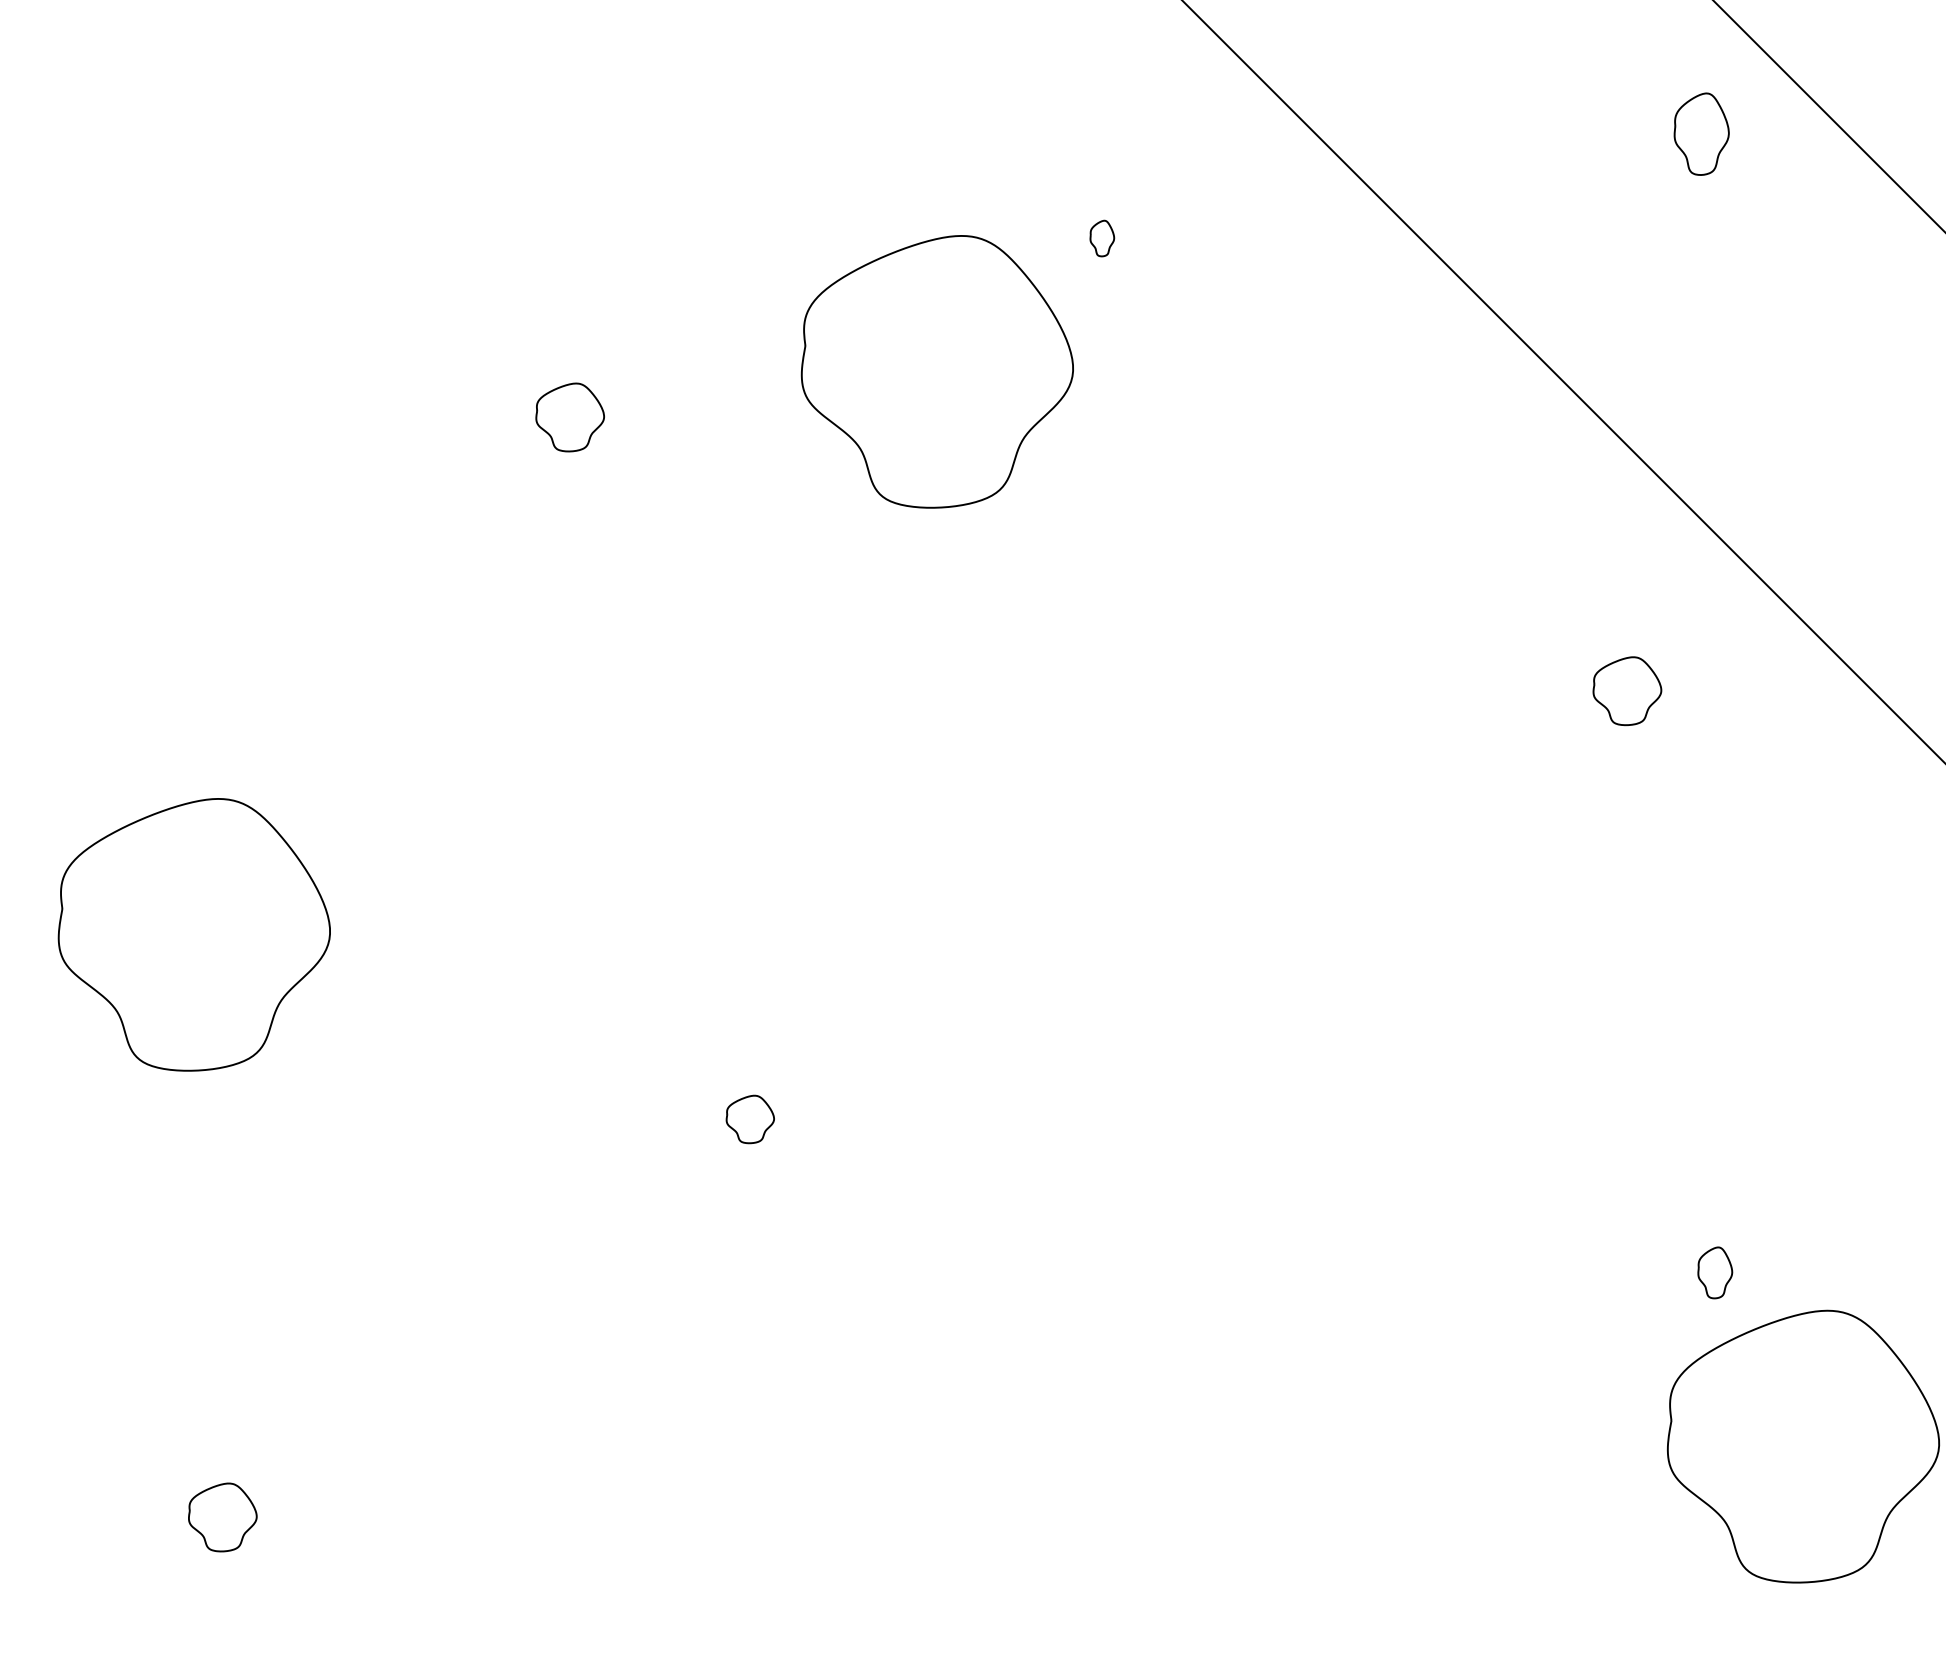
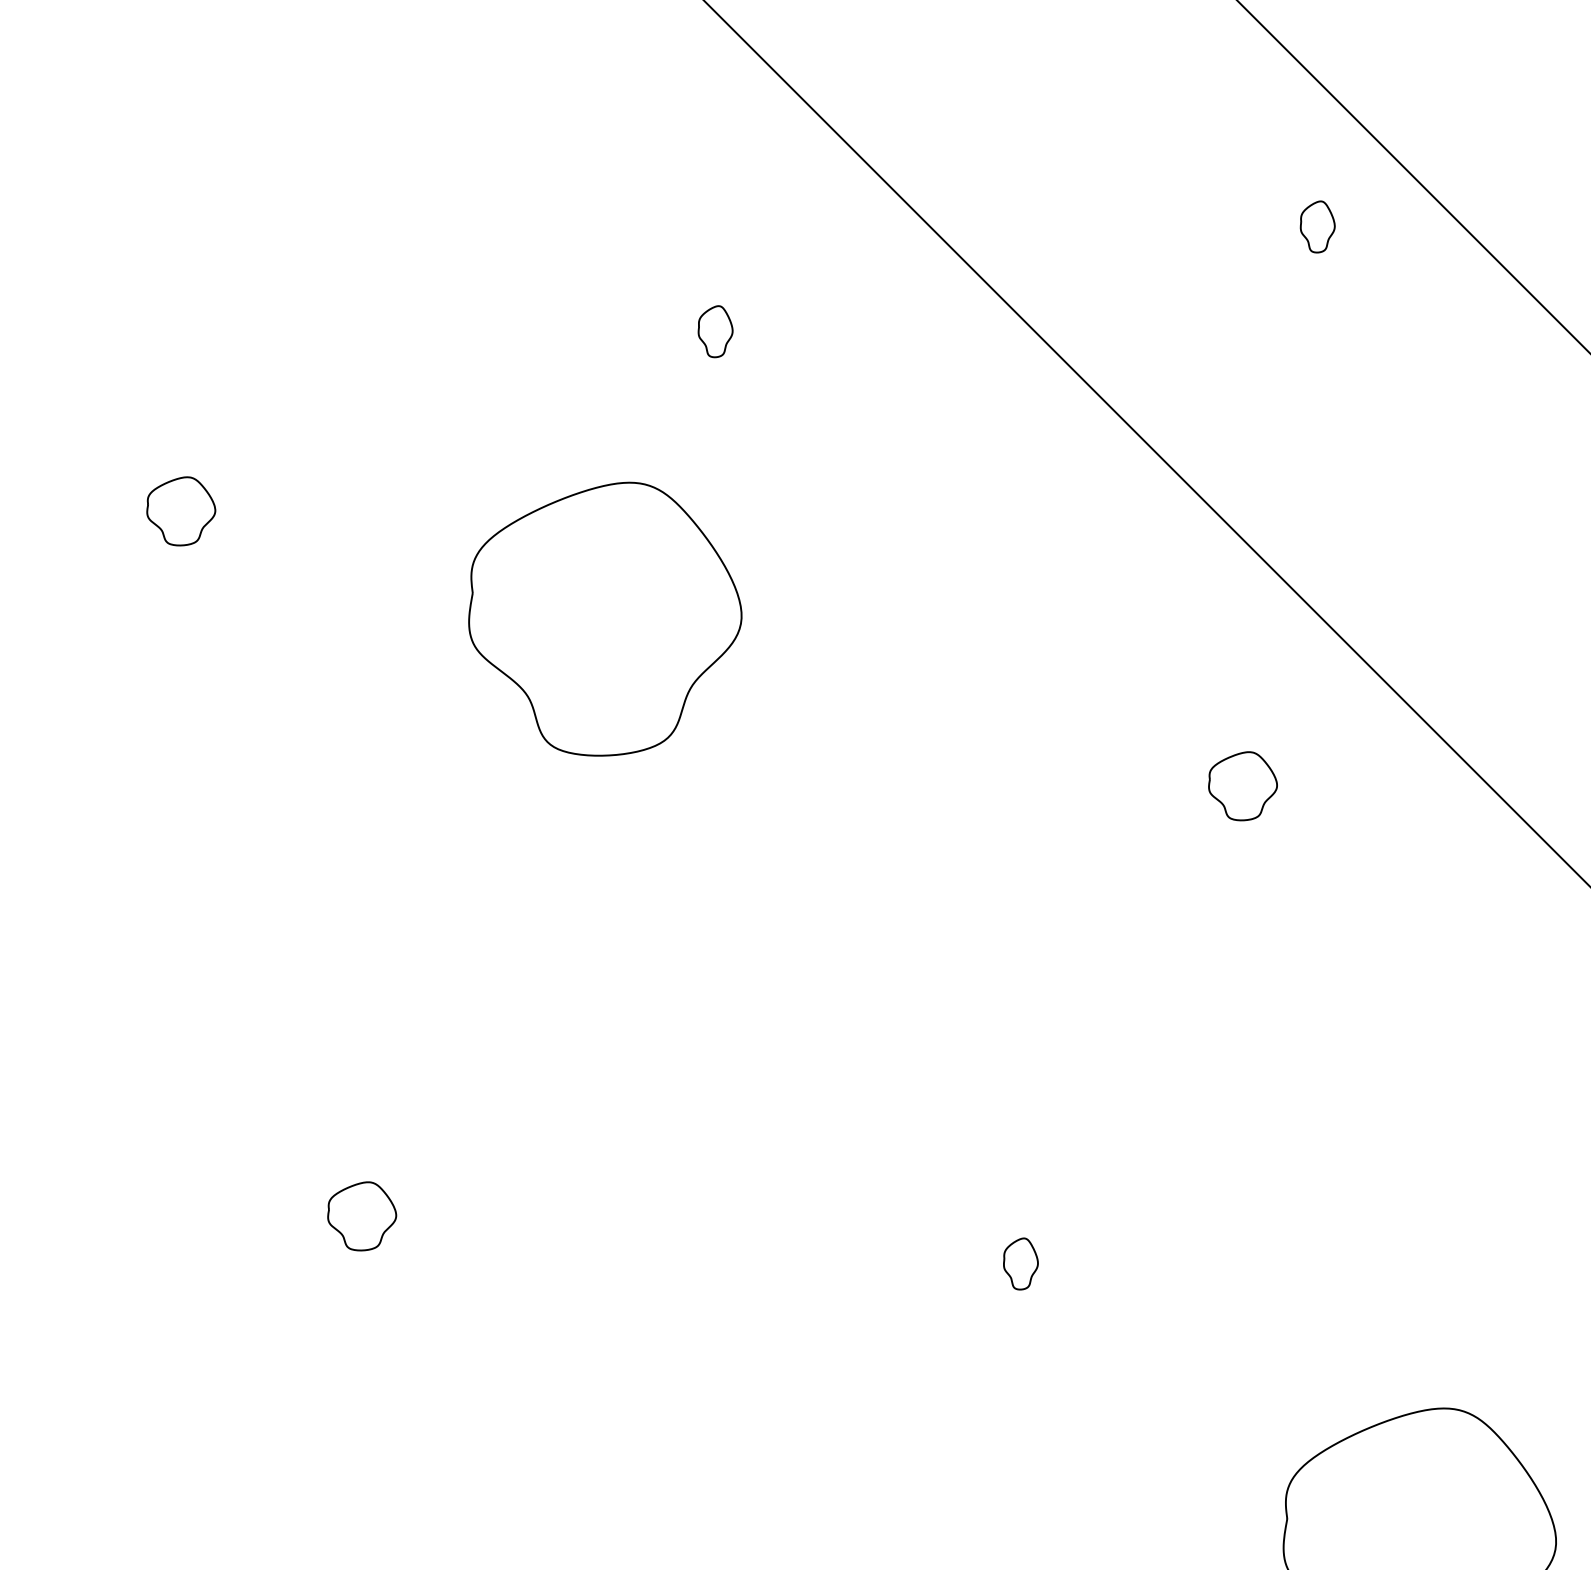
part: (1701, 134) -> (1317, 227), size x0.62
part: (1102, 238) -> (715, 331), size x1.43
part: (936, 371) -> (604, 618), moved
part: (750, 1119) -> (362, 1216), size x1.43
part: (1715, 1272) -> (1021, 1263), moved

